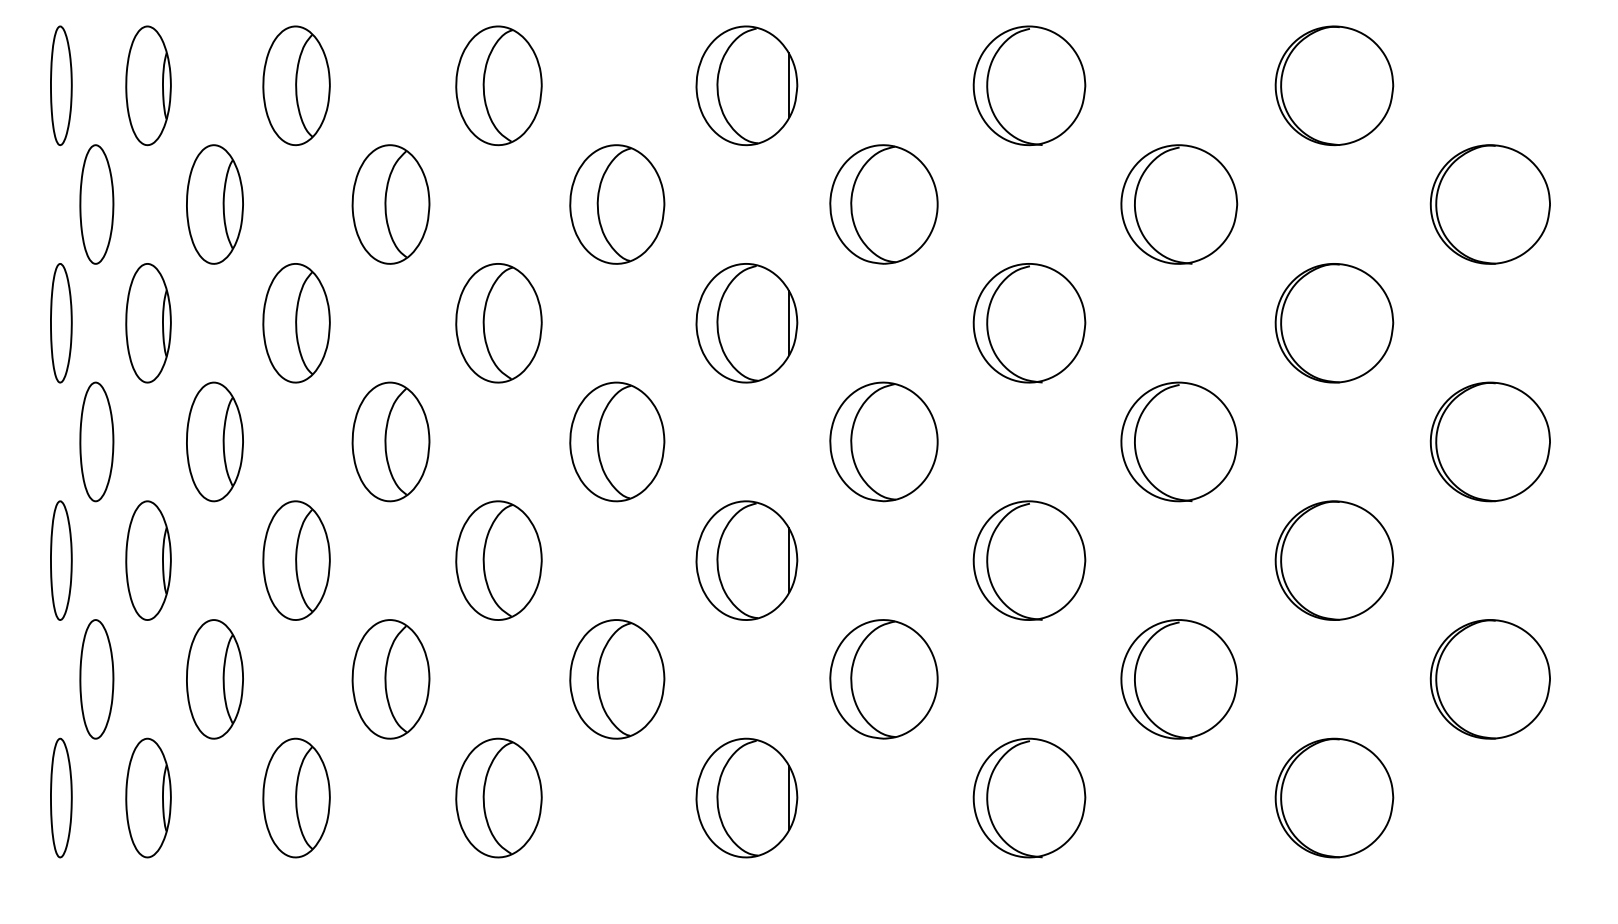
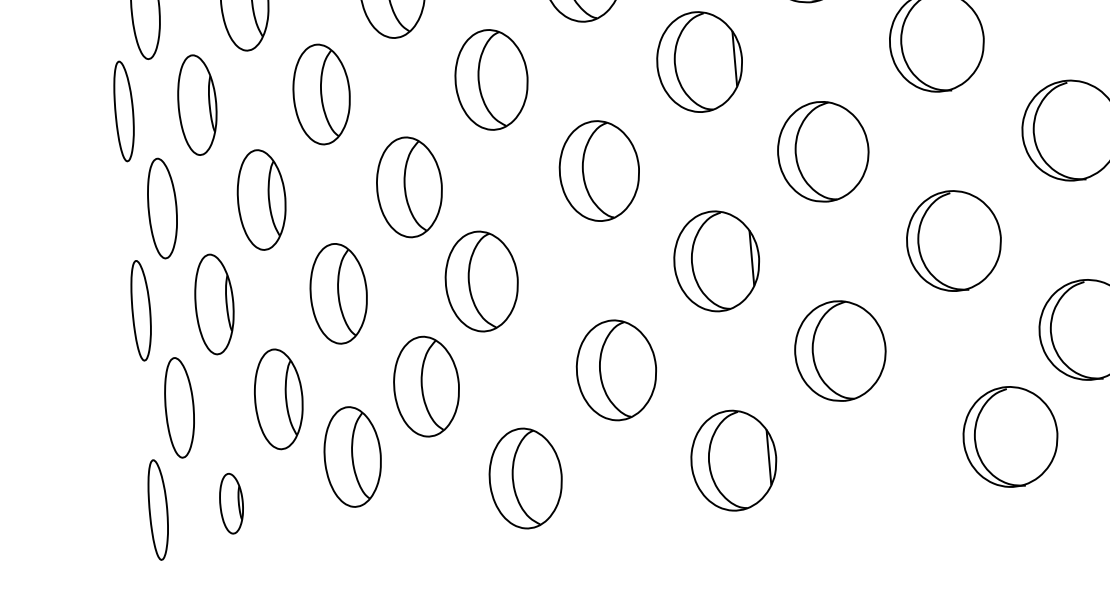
part: (498, 560) -> (481, 281), moved
part: (148, 797) -> (231, 503), size x0.6
part: (296, 797) -> (352, 456), moved
part: (1029, 797) -> (1010, 436), moved

